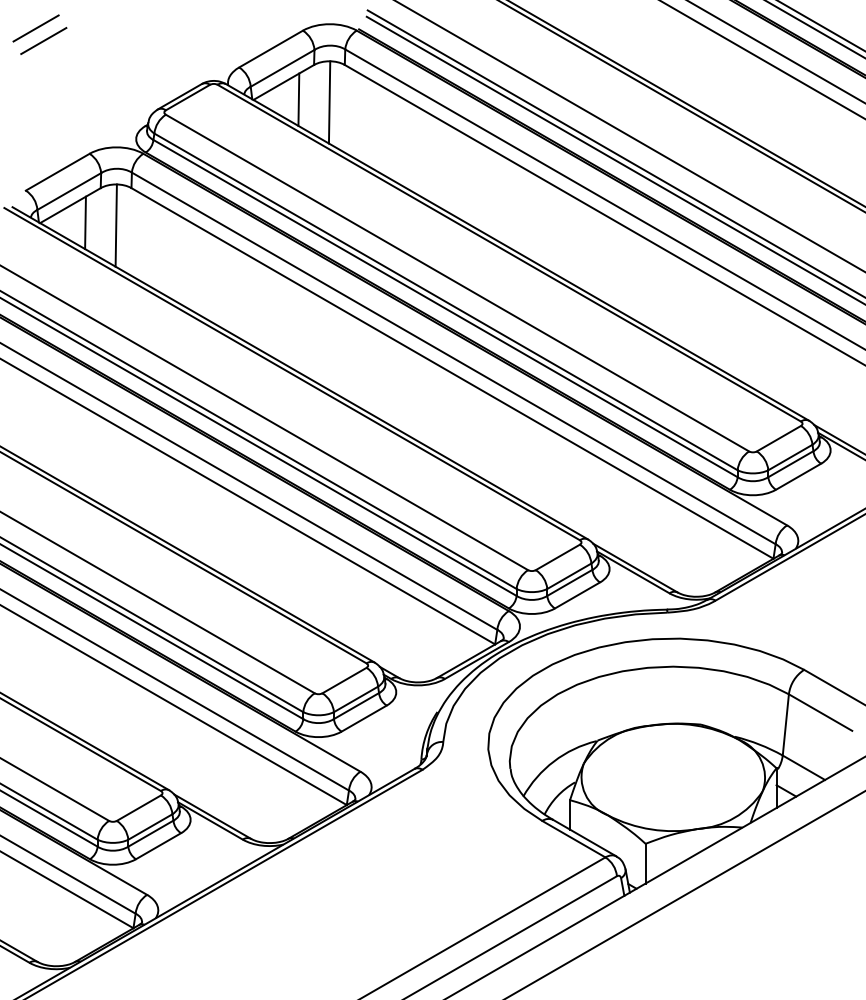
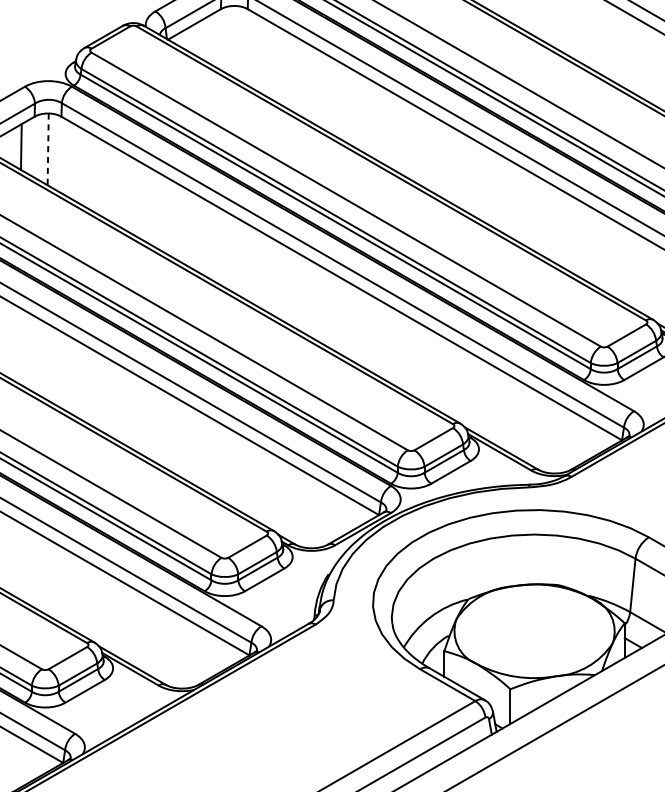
line: (298, 99) -> (207, 39), removed
line: (329, 102) -> (234, 41), removed
line: (116, 226) -> (48, 150), solid -> dashed

